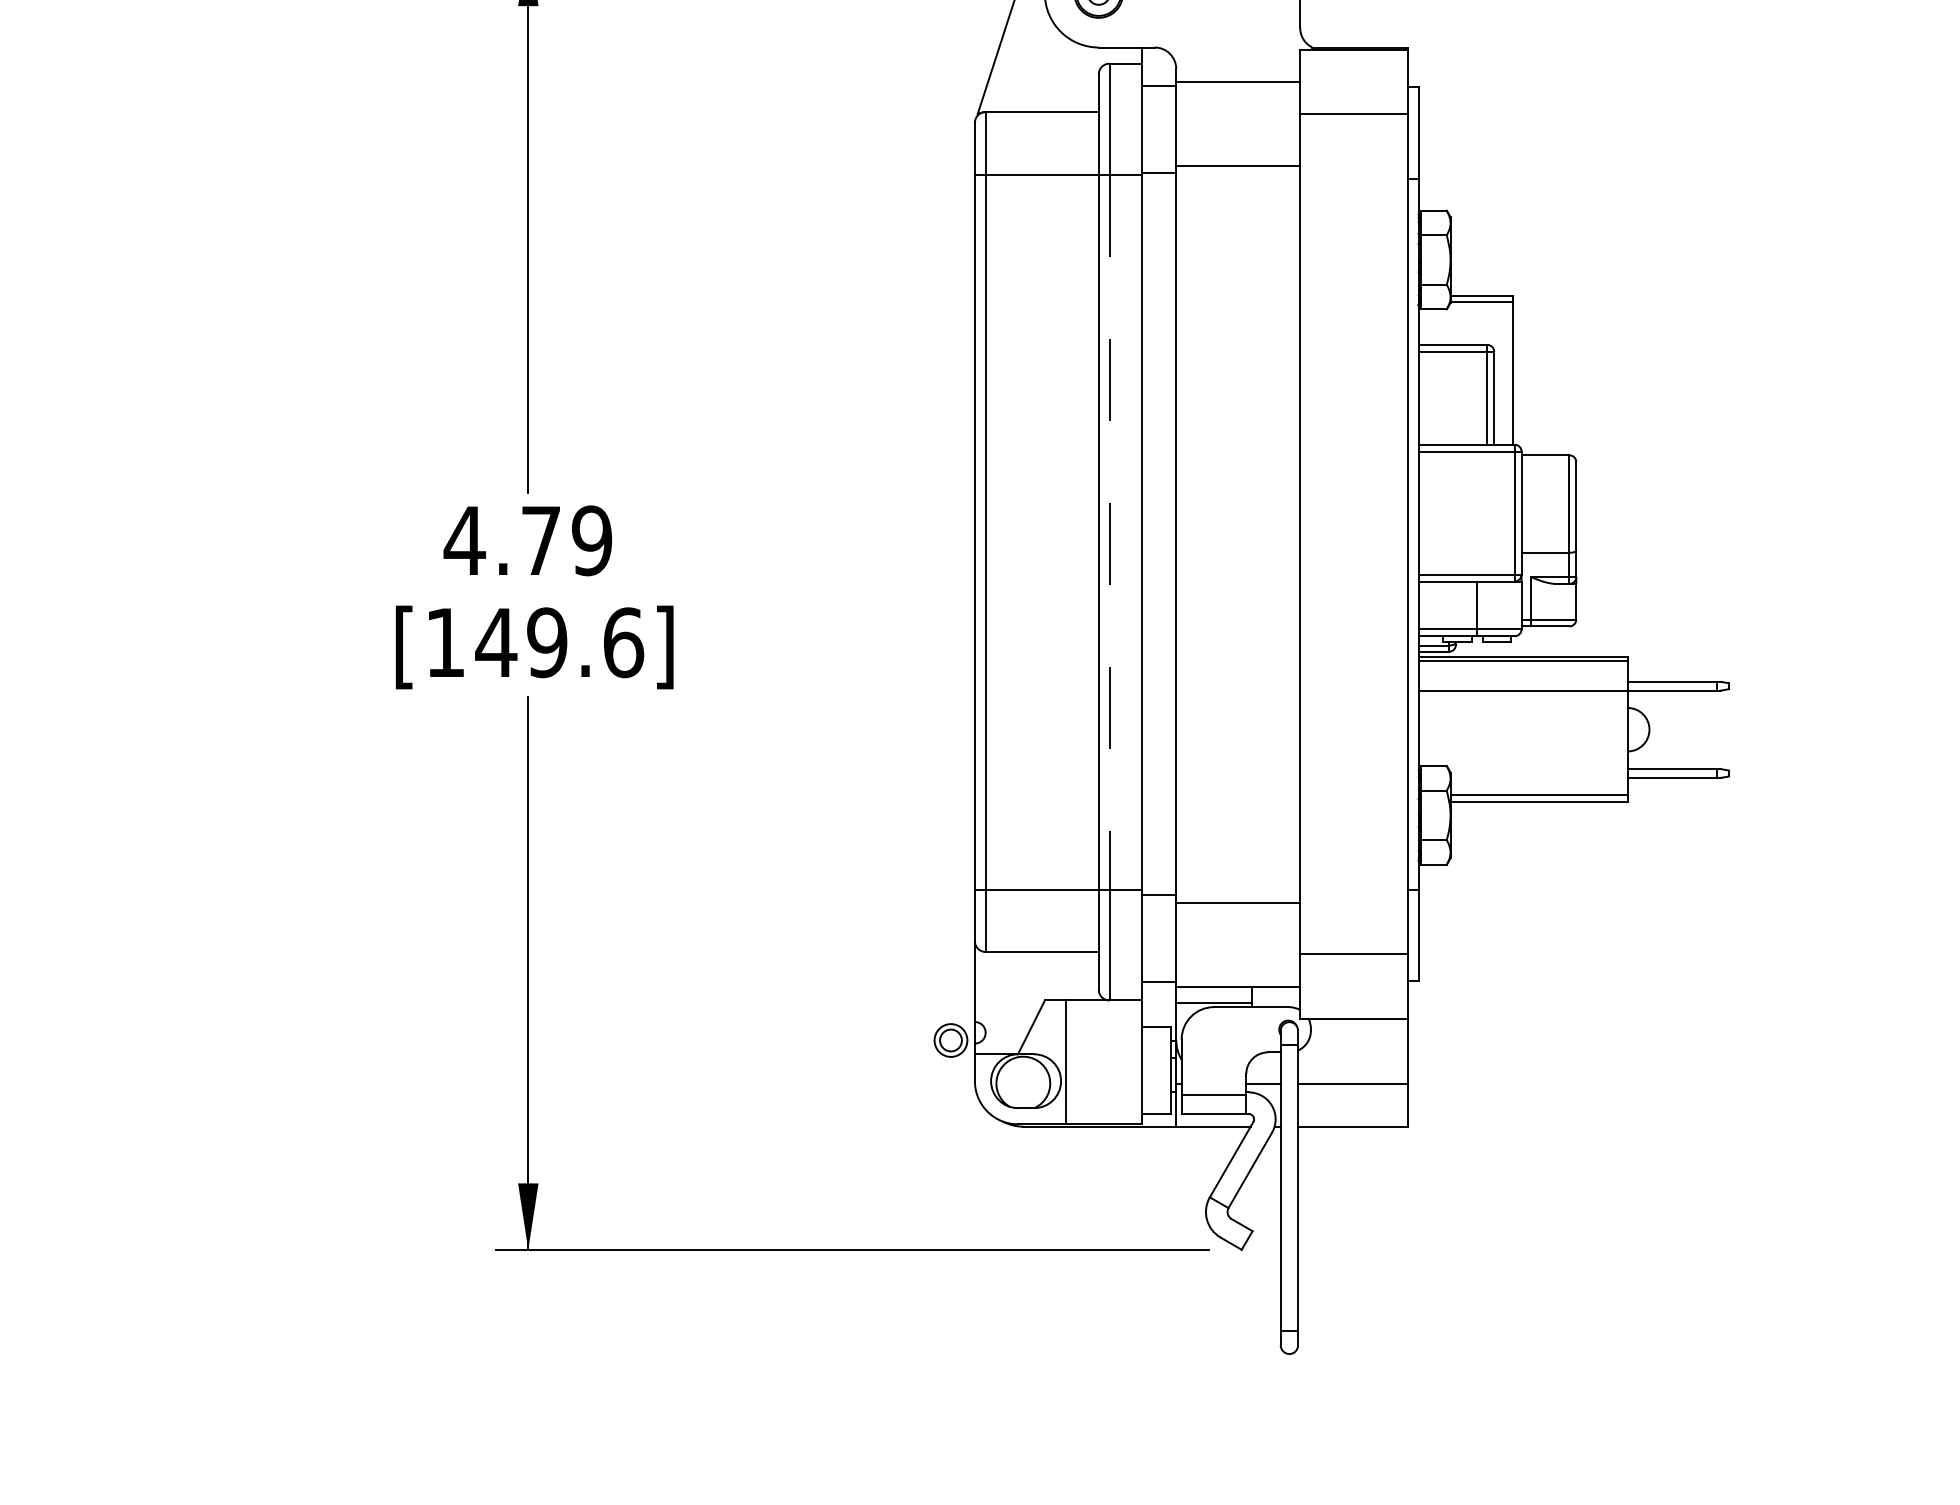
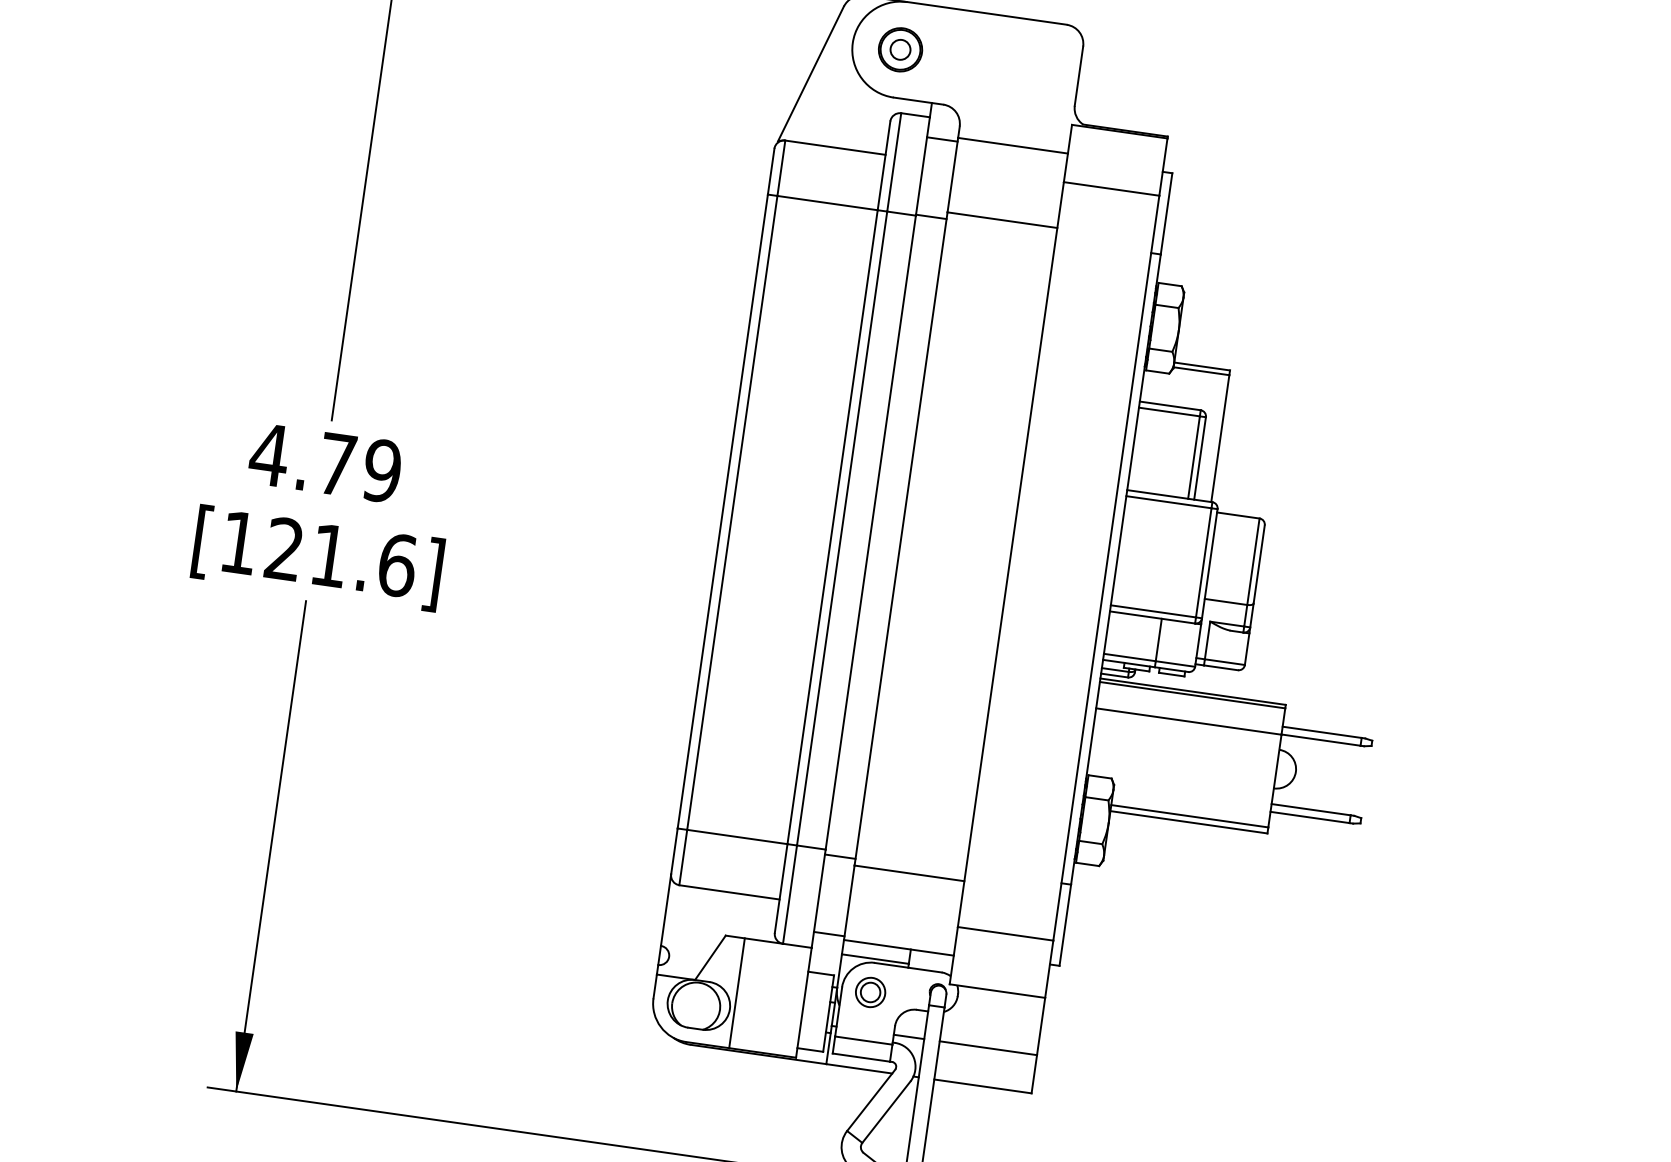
line: (1109, 532) -> (842, 528), dashed -> solid
text: (521, 642) -> (306, 552), [149.6] -> [121.6]
part: (950, 1040) -> (870, 992), moved

